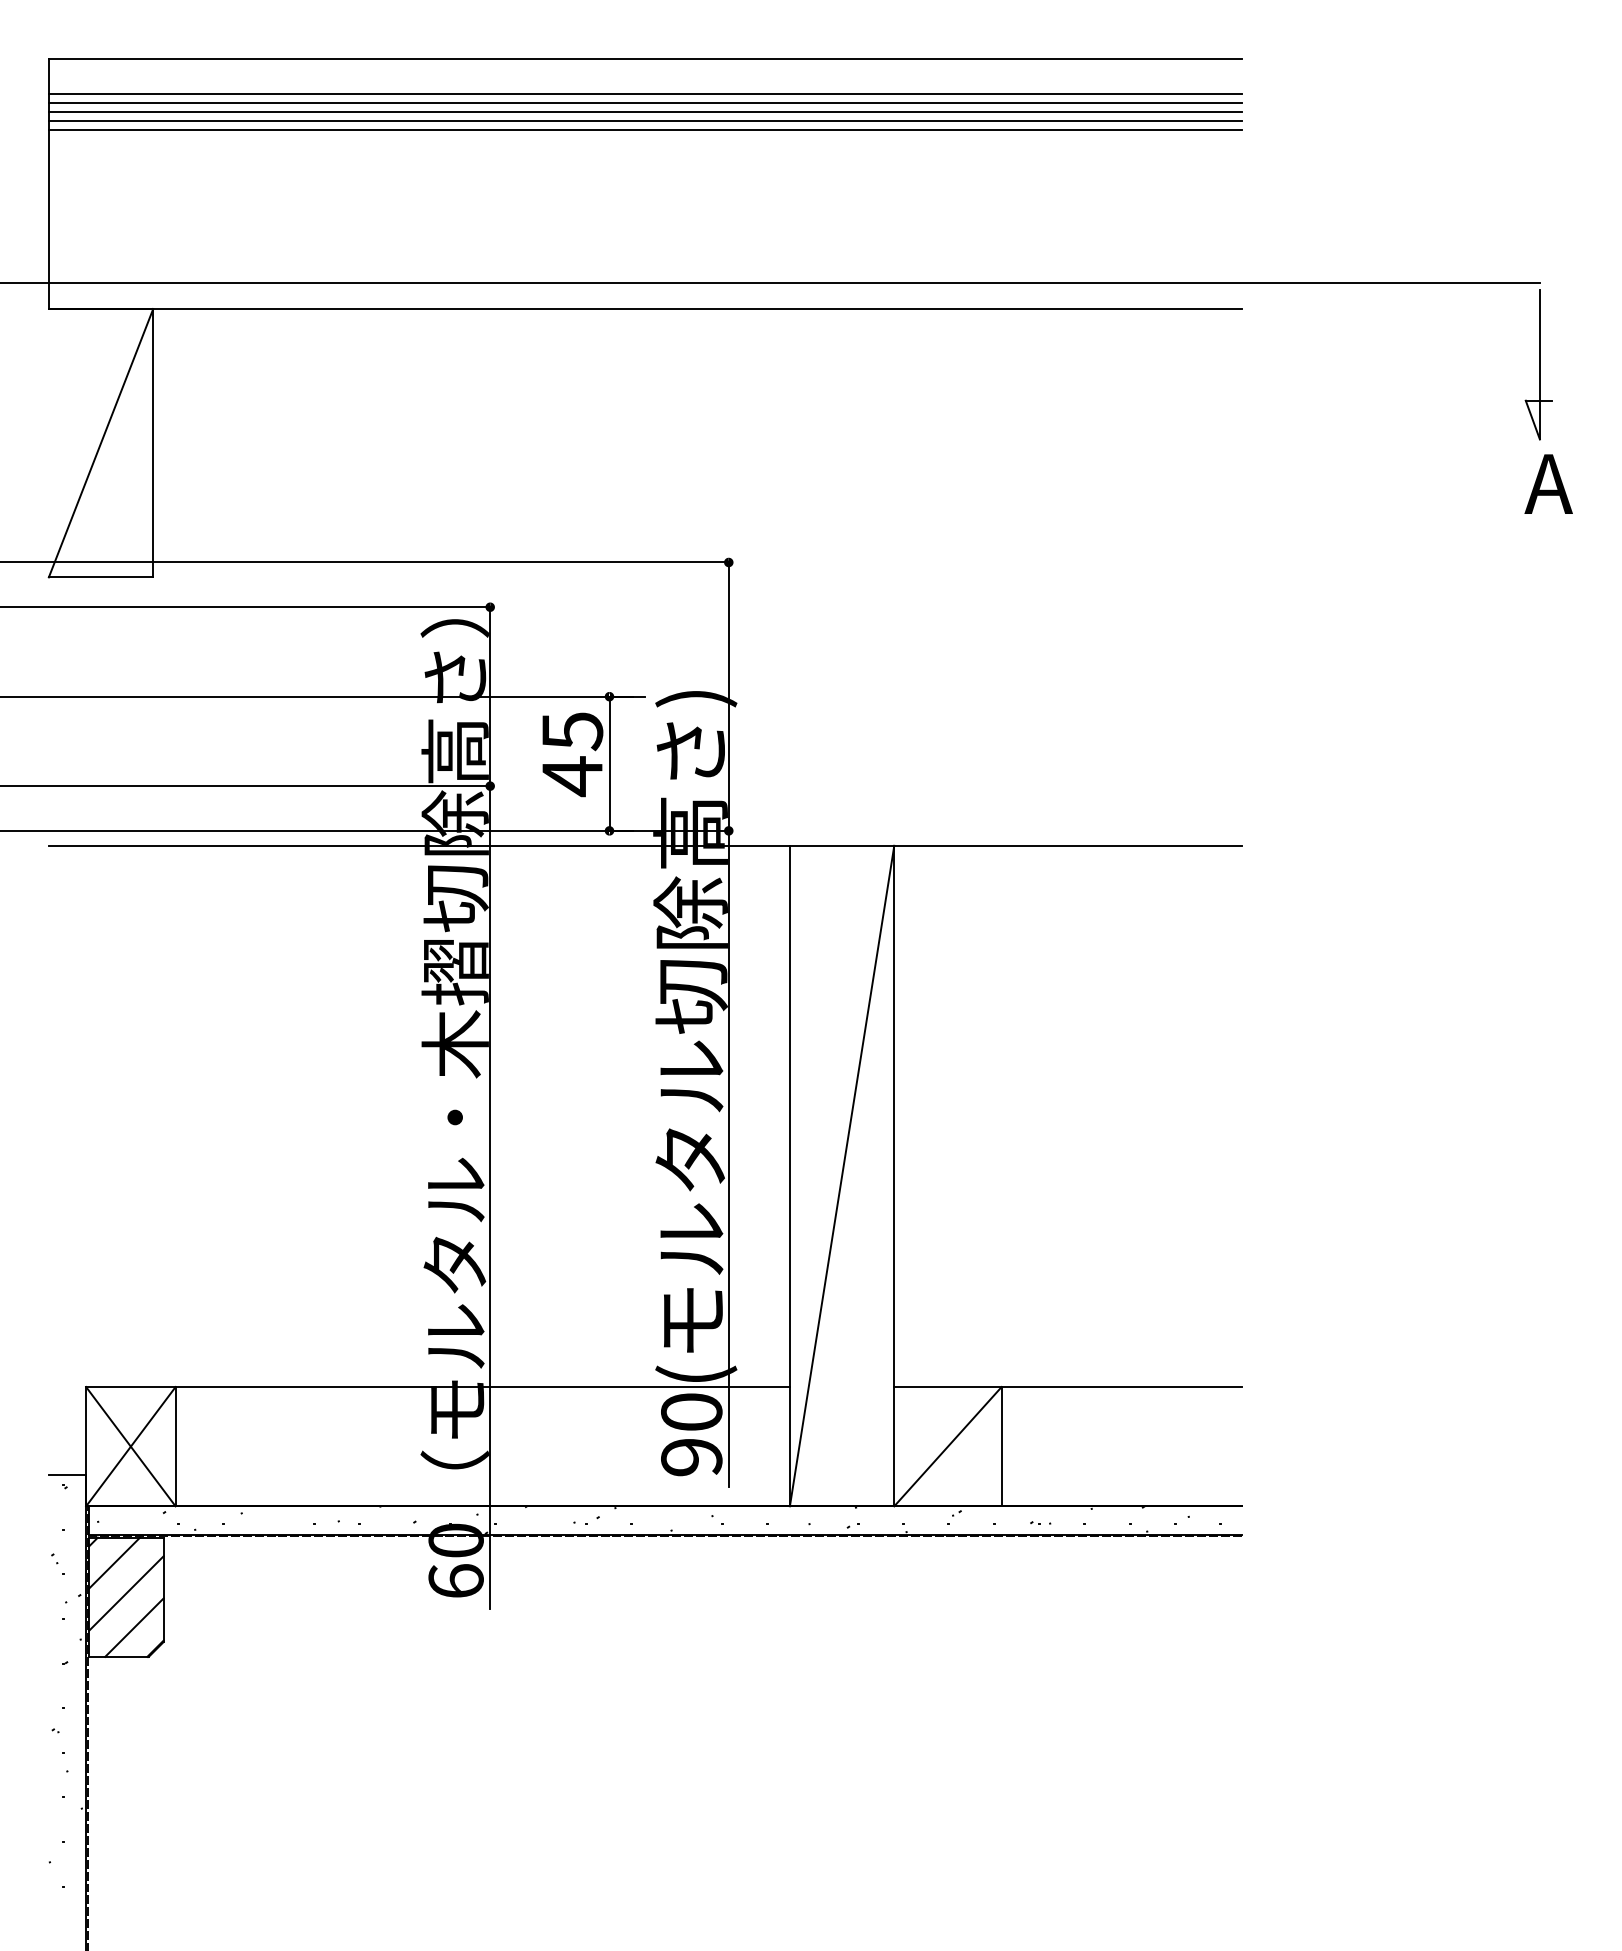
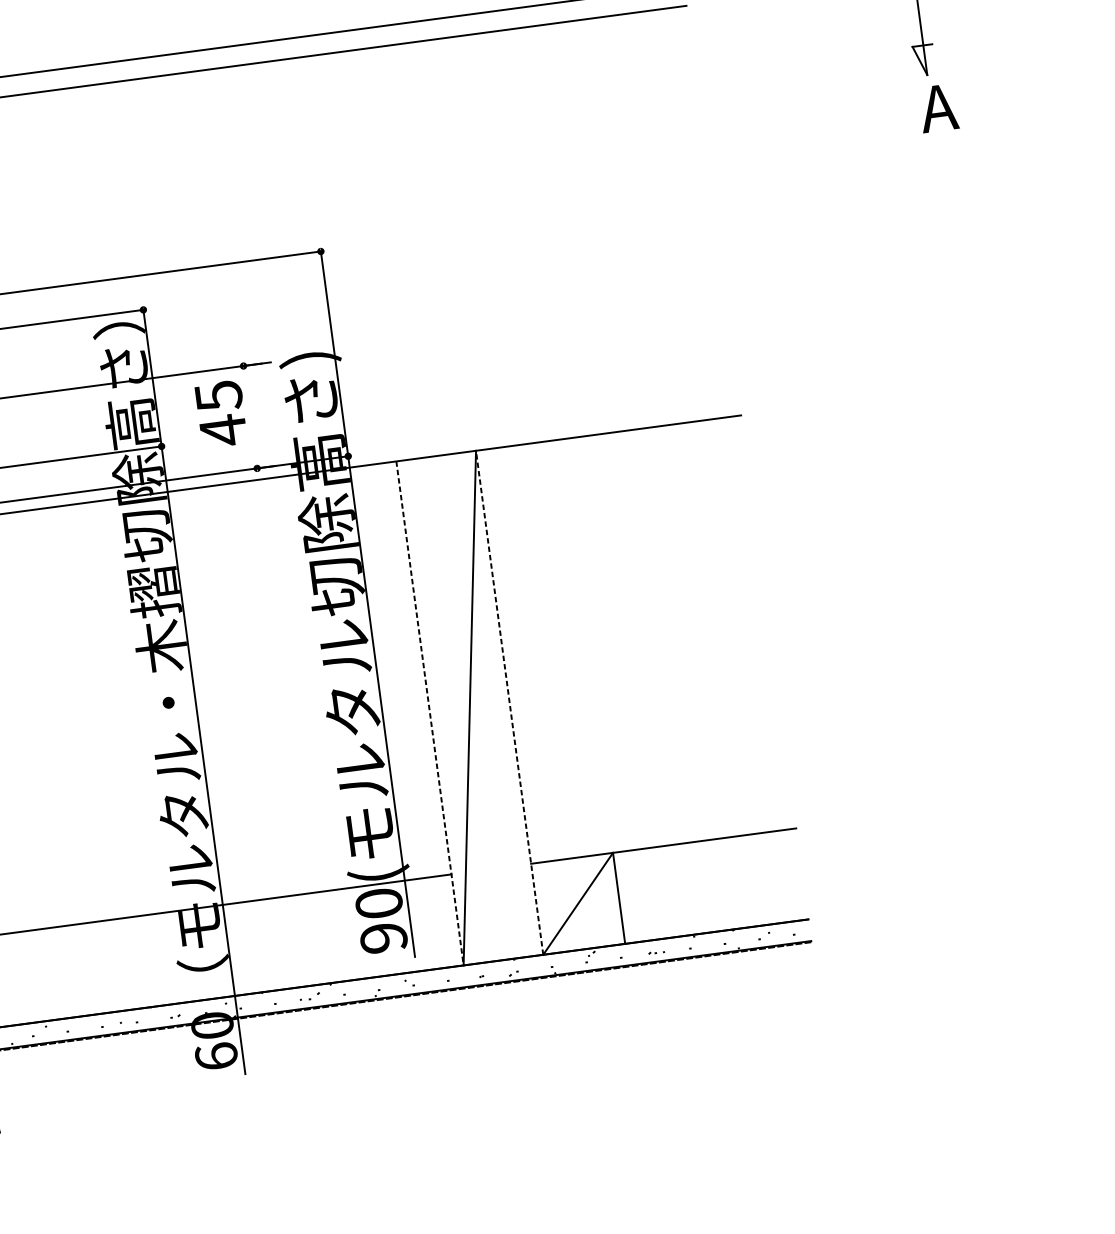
line: (609, 763) -> (250, 417), removed
line: (894, 1175) -> (509, 702), solid -> dashed
line: (789, 1176) -> (429, 713), solid -> dashed

